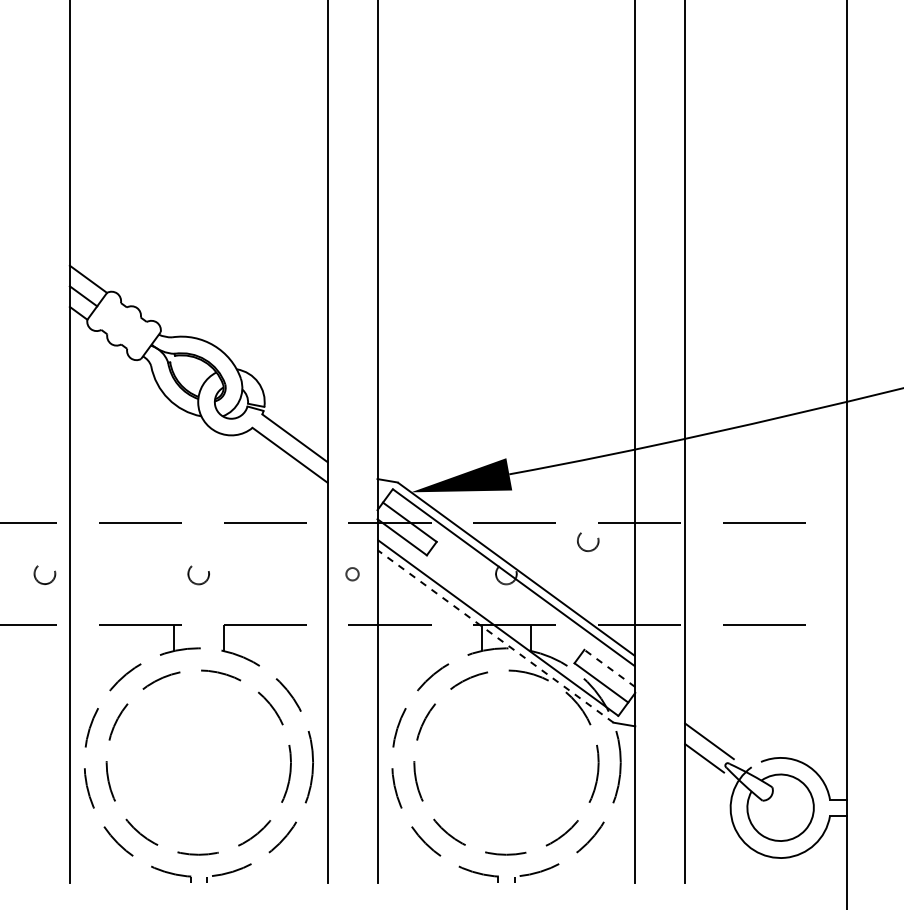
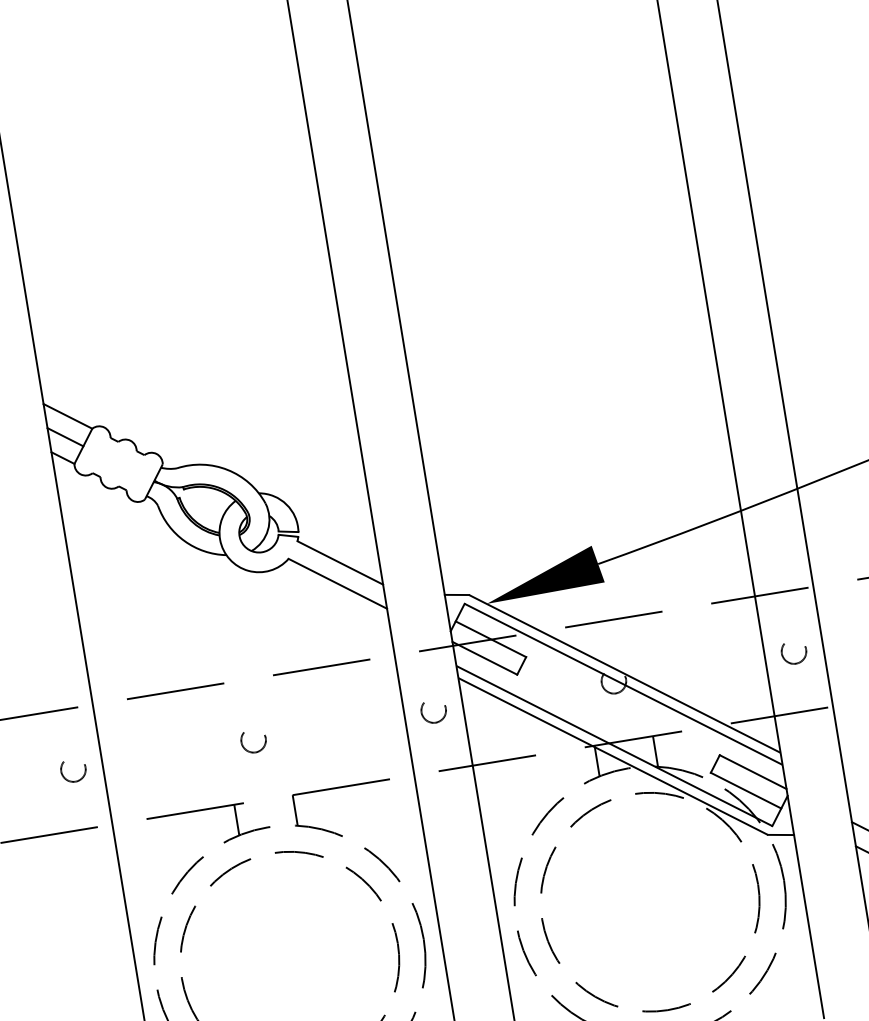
circle: (588, 541) -> (794, 652), moved
circle: (352, 574) -> (433, 711), size x1.67
line: (495, 636) -> (613, 756), dashed -> solid
line: (609, 668) -> (752, 772), dashed -> solid

